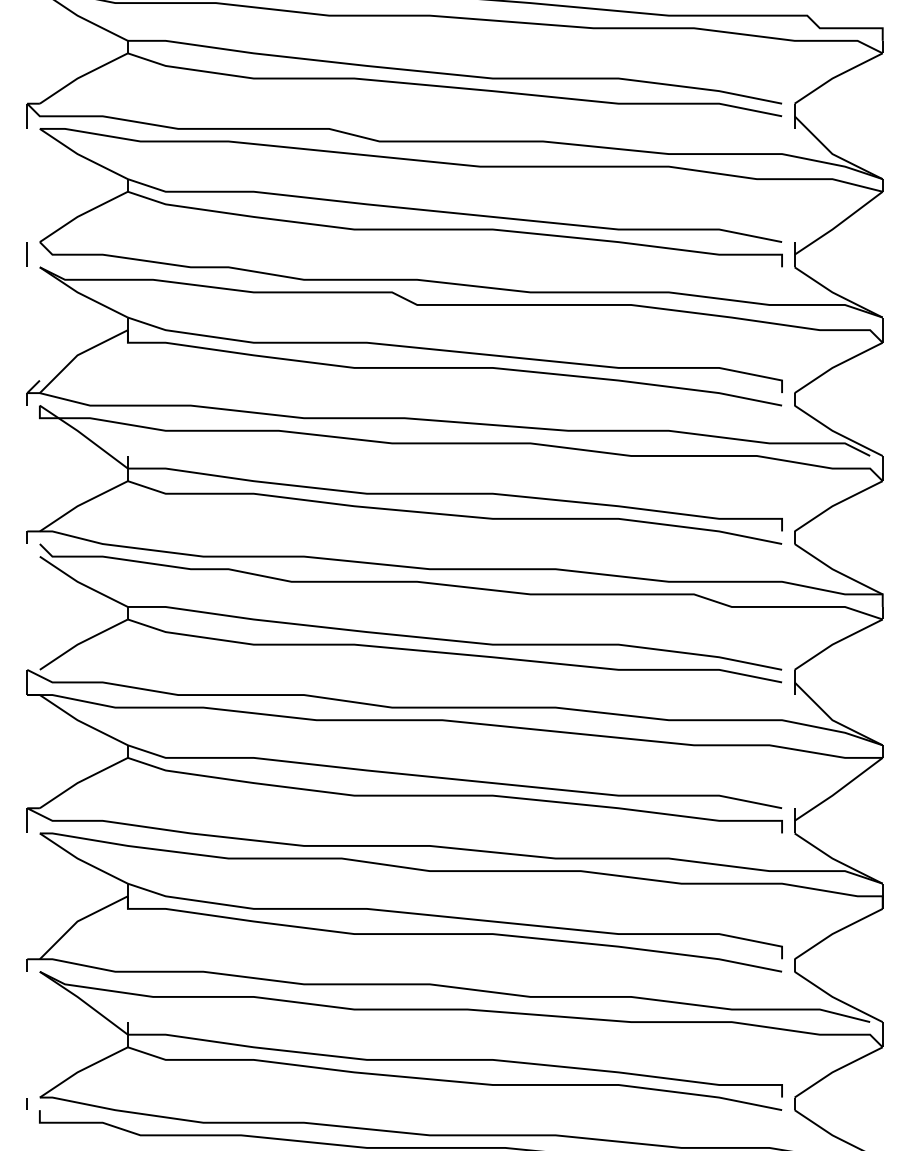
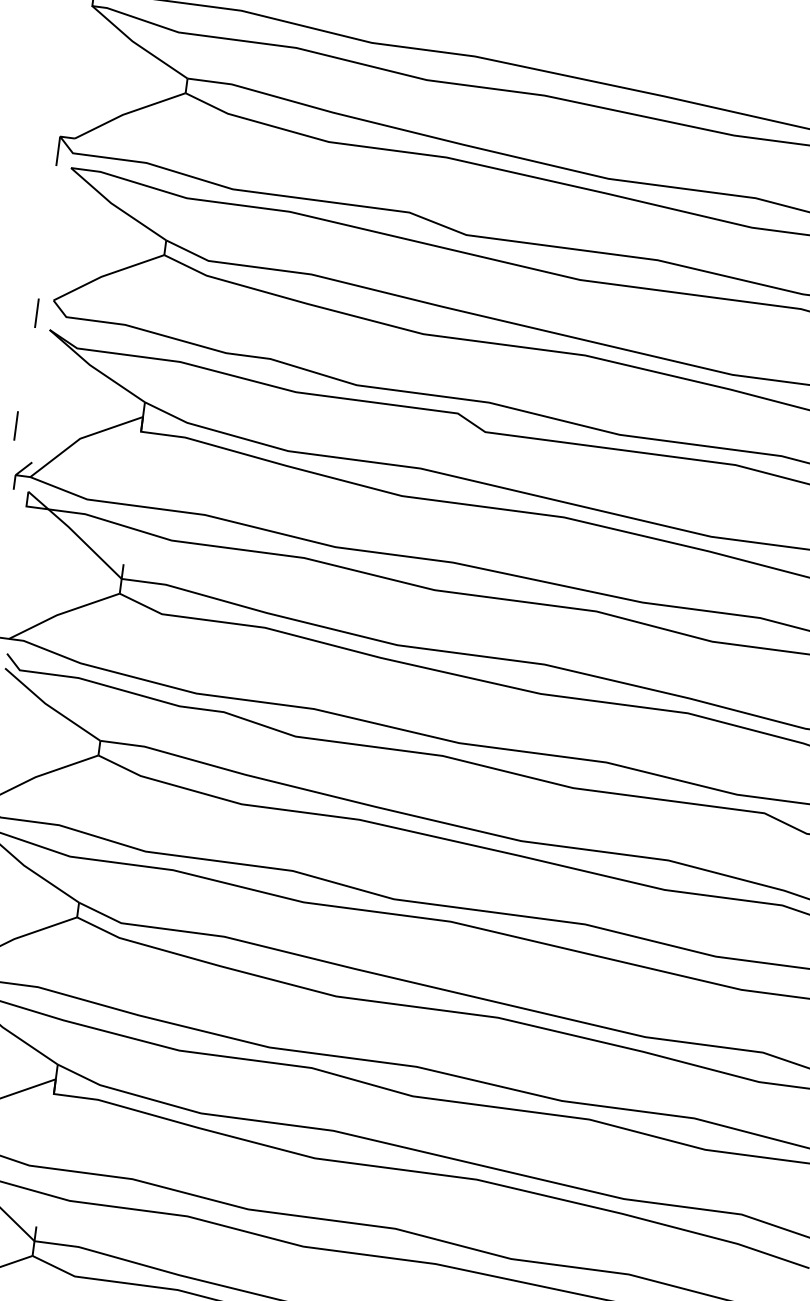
line: (21, 351) -> (15, 425), added

